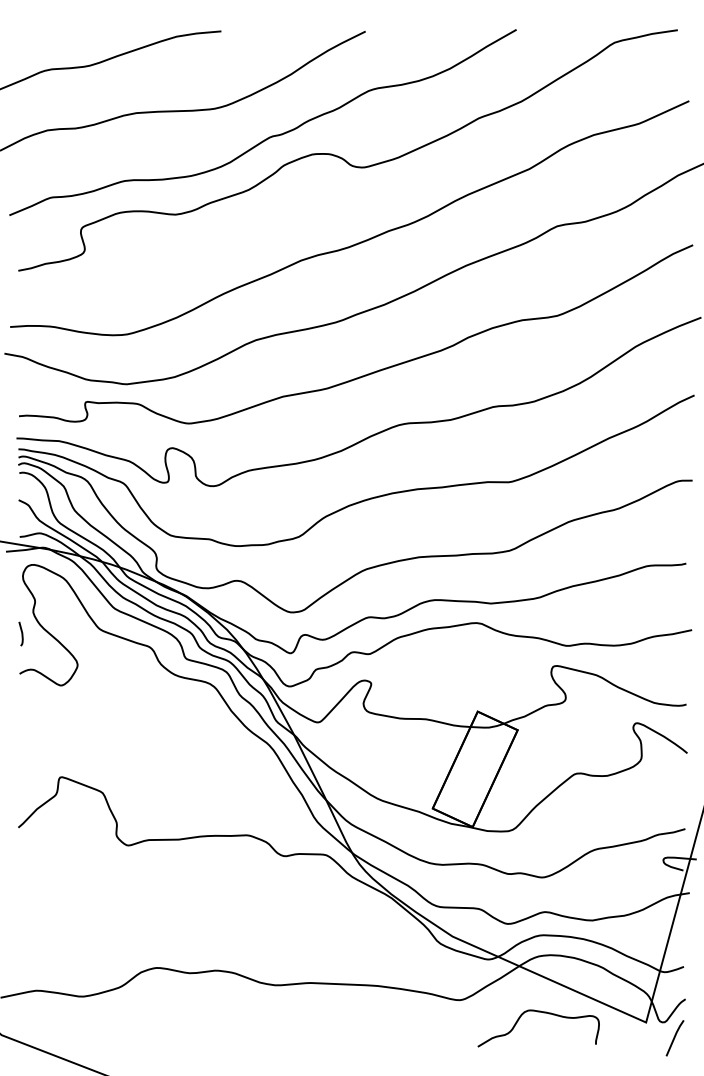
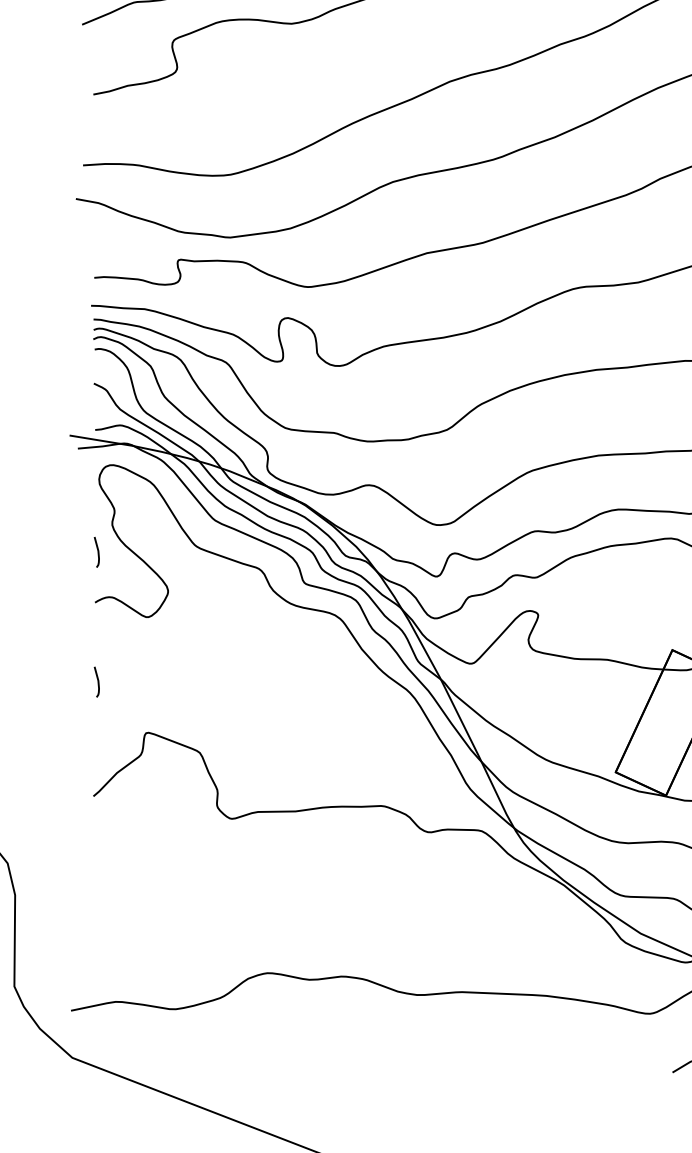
curve: (21, 736) -> (97, 681), added

